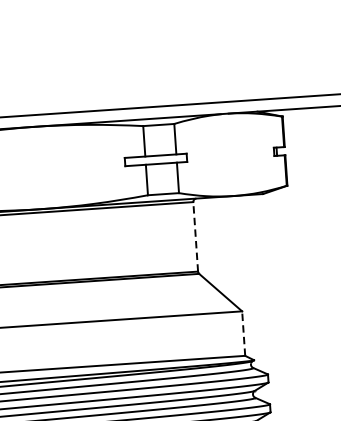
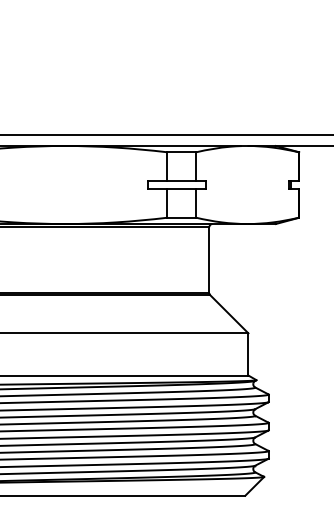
line: (195, 237) -> (209, 260), dashed -> solid
line: (243, 332) -> (248, 353), dashed -> solid

